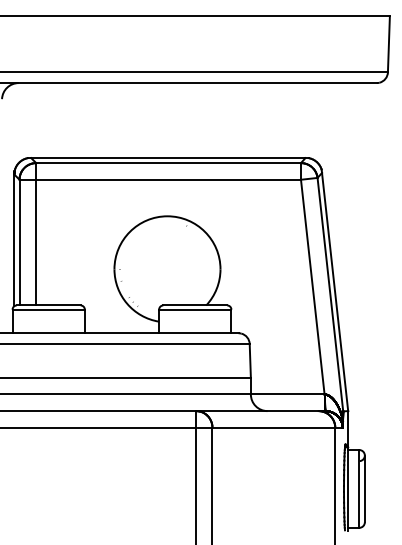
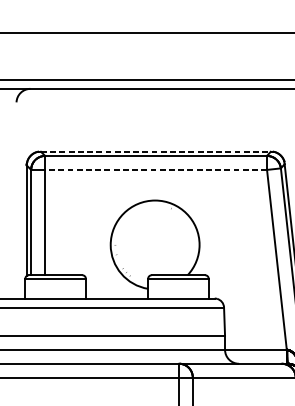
line: (168, 158) -> (156, 152), solid -> dashed
line: (168, 179) -> (156, 169), solid -> dashed

